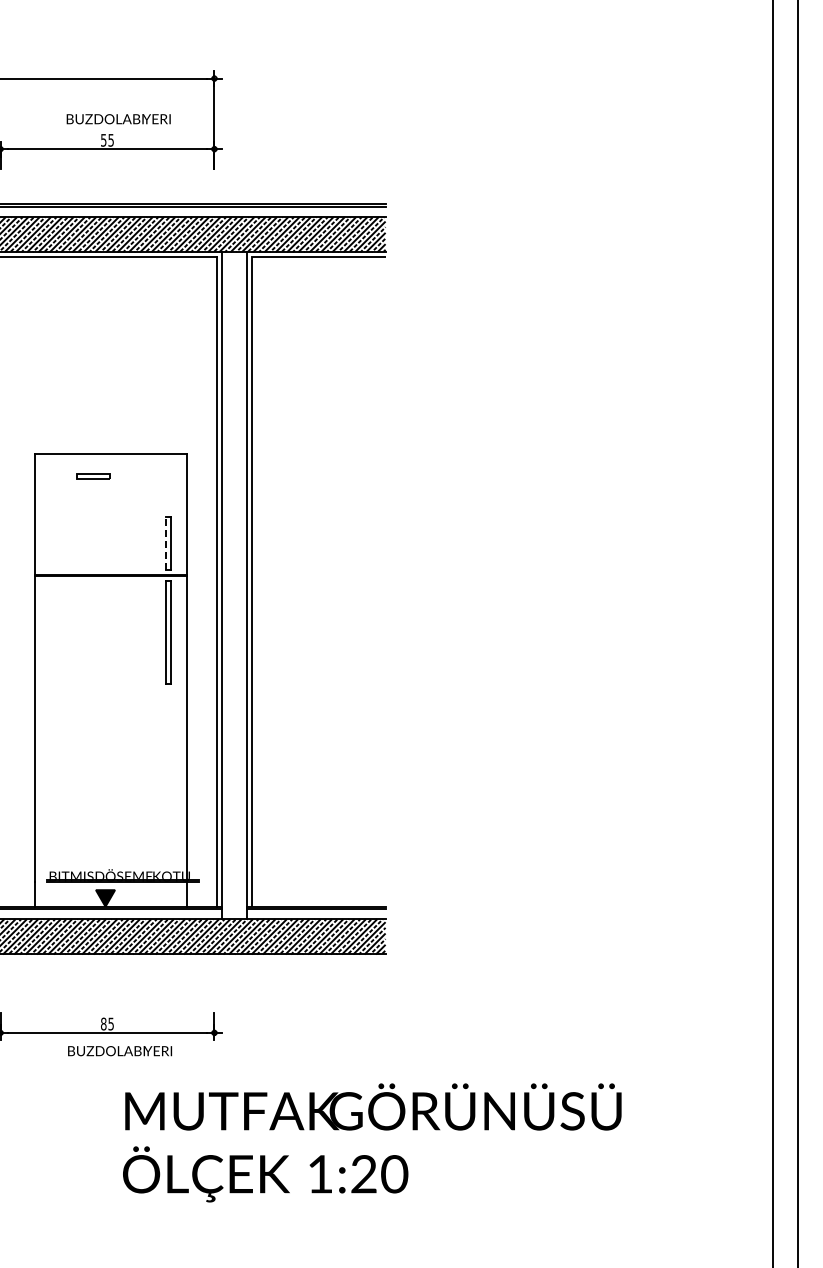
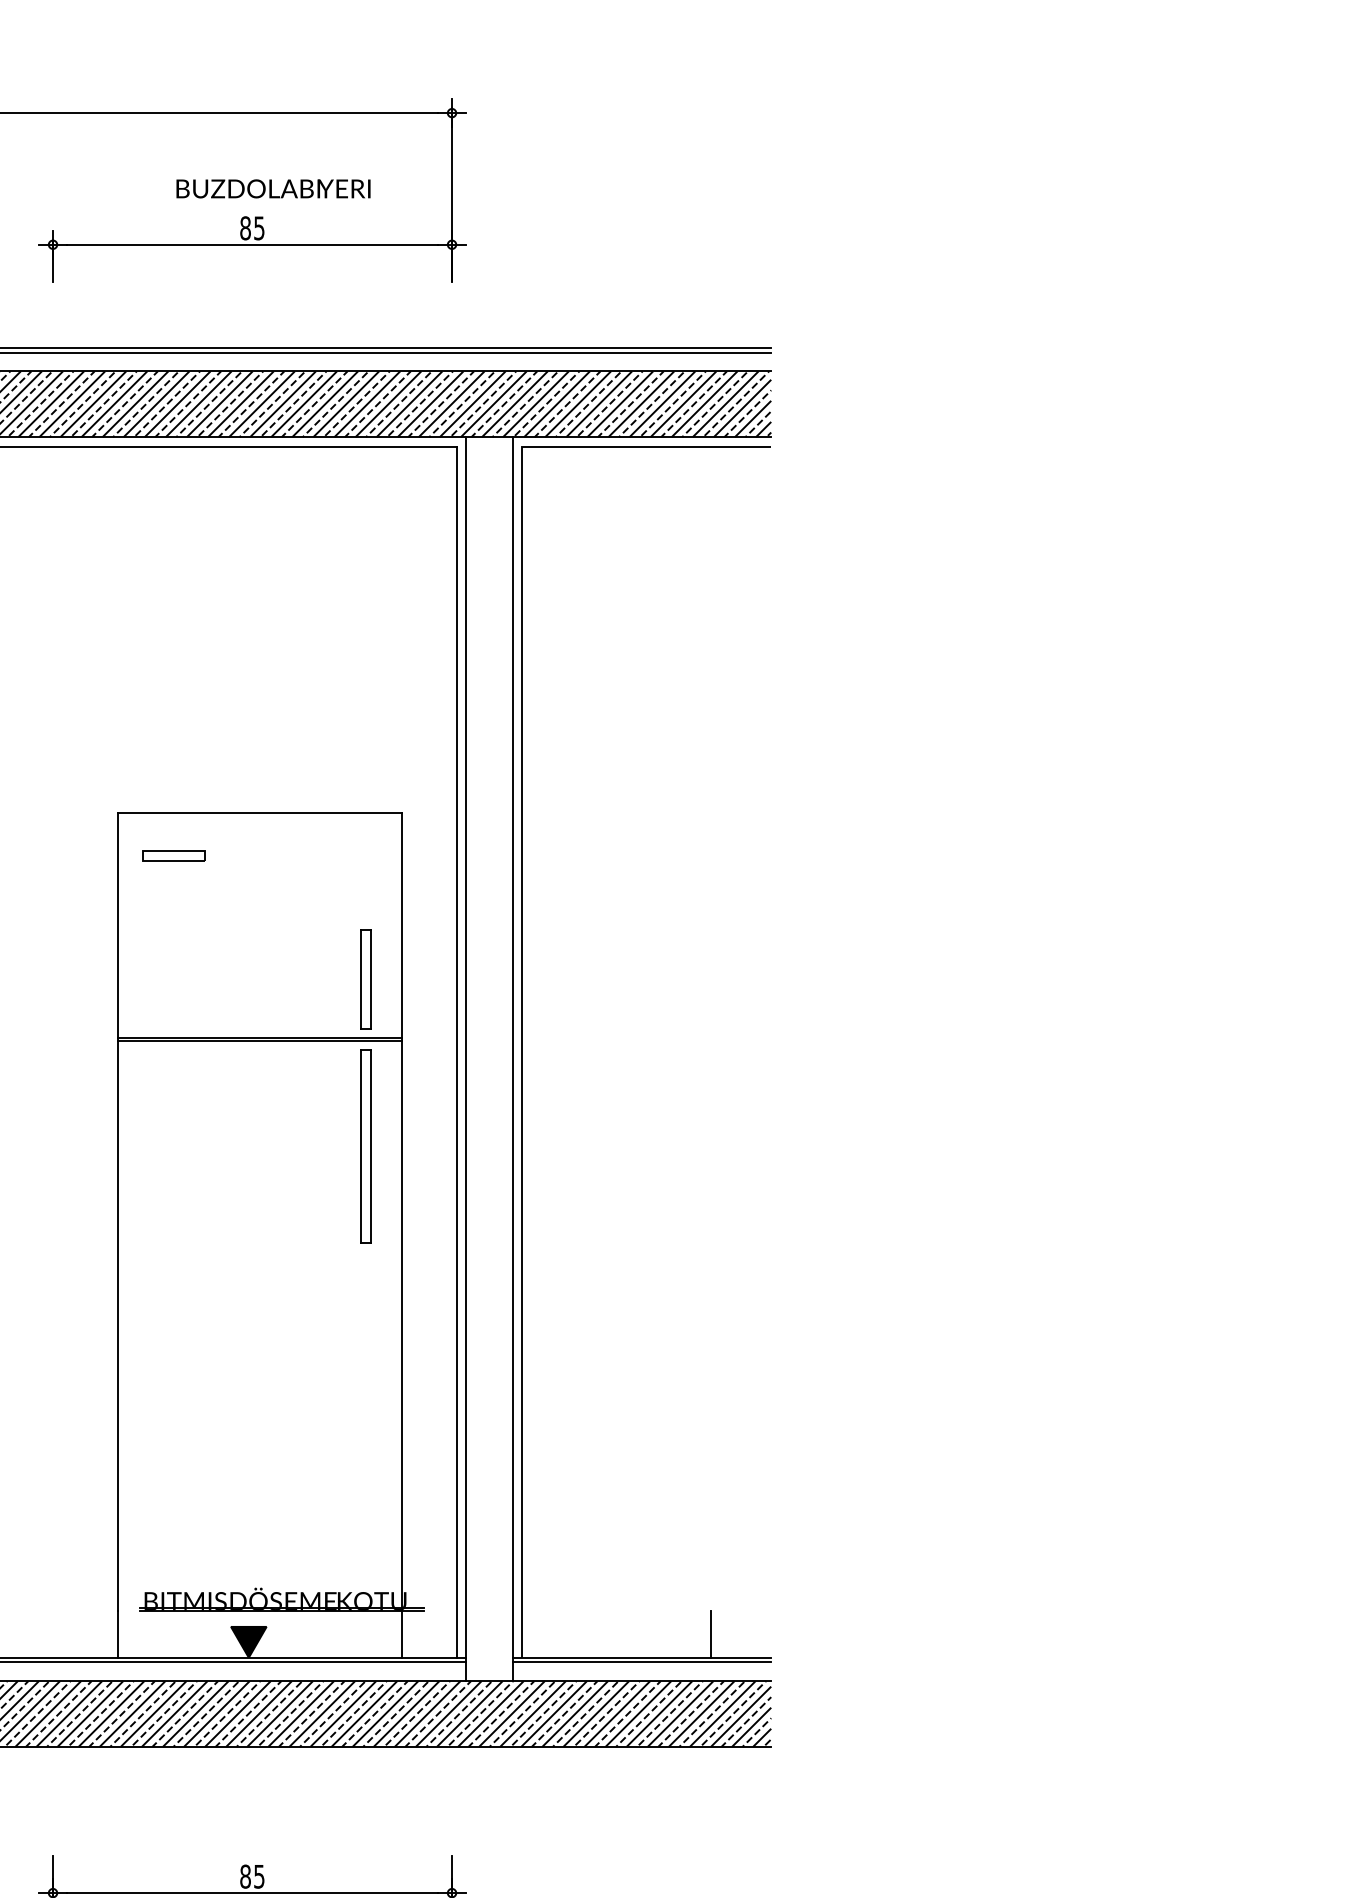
text: (103, 139) -> (245, 226), 55 -> 85
part: (93, 476) -> (174, 855), moved
line: (165, 543) -> (360, 980), dashed -> solid
line: (353, 893) -> (711, 1633), added

